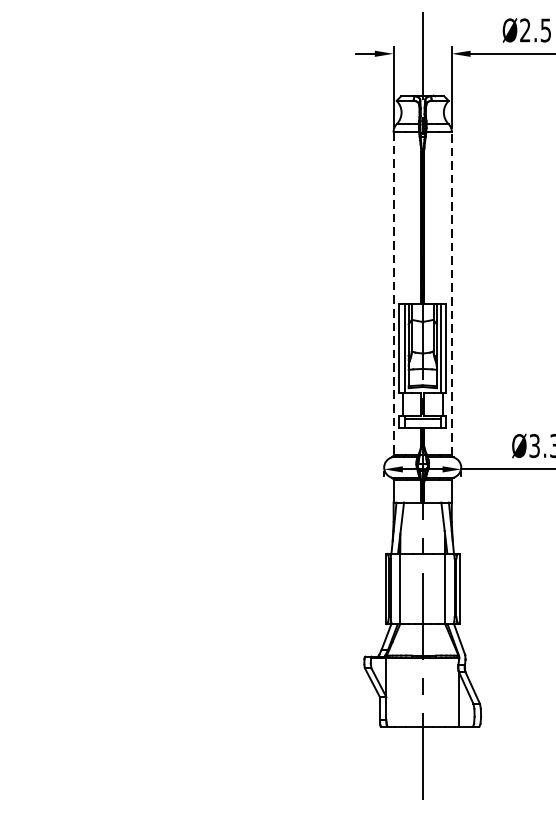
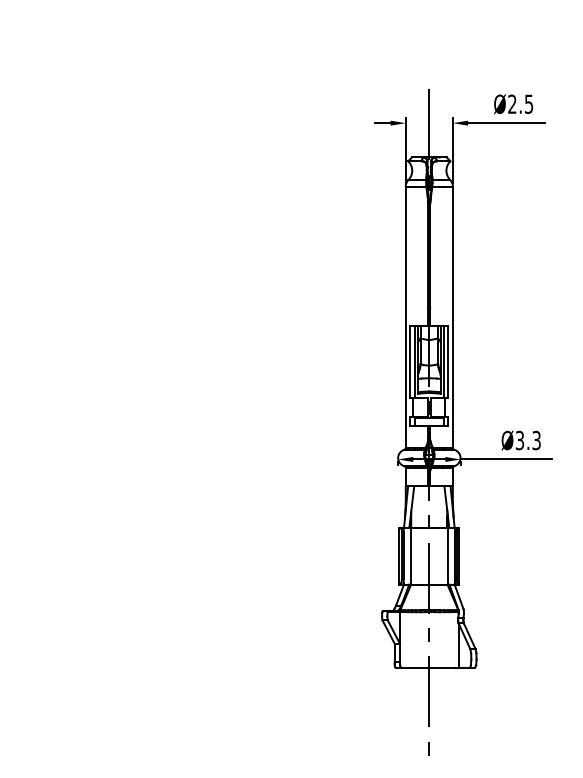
line: (393, 293) -> (405, 317), dashed -> solid
line: (451, 293) -> (452, 317), dashed -> solid

